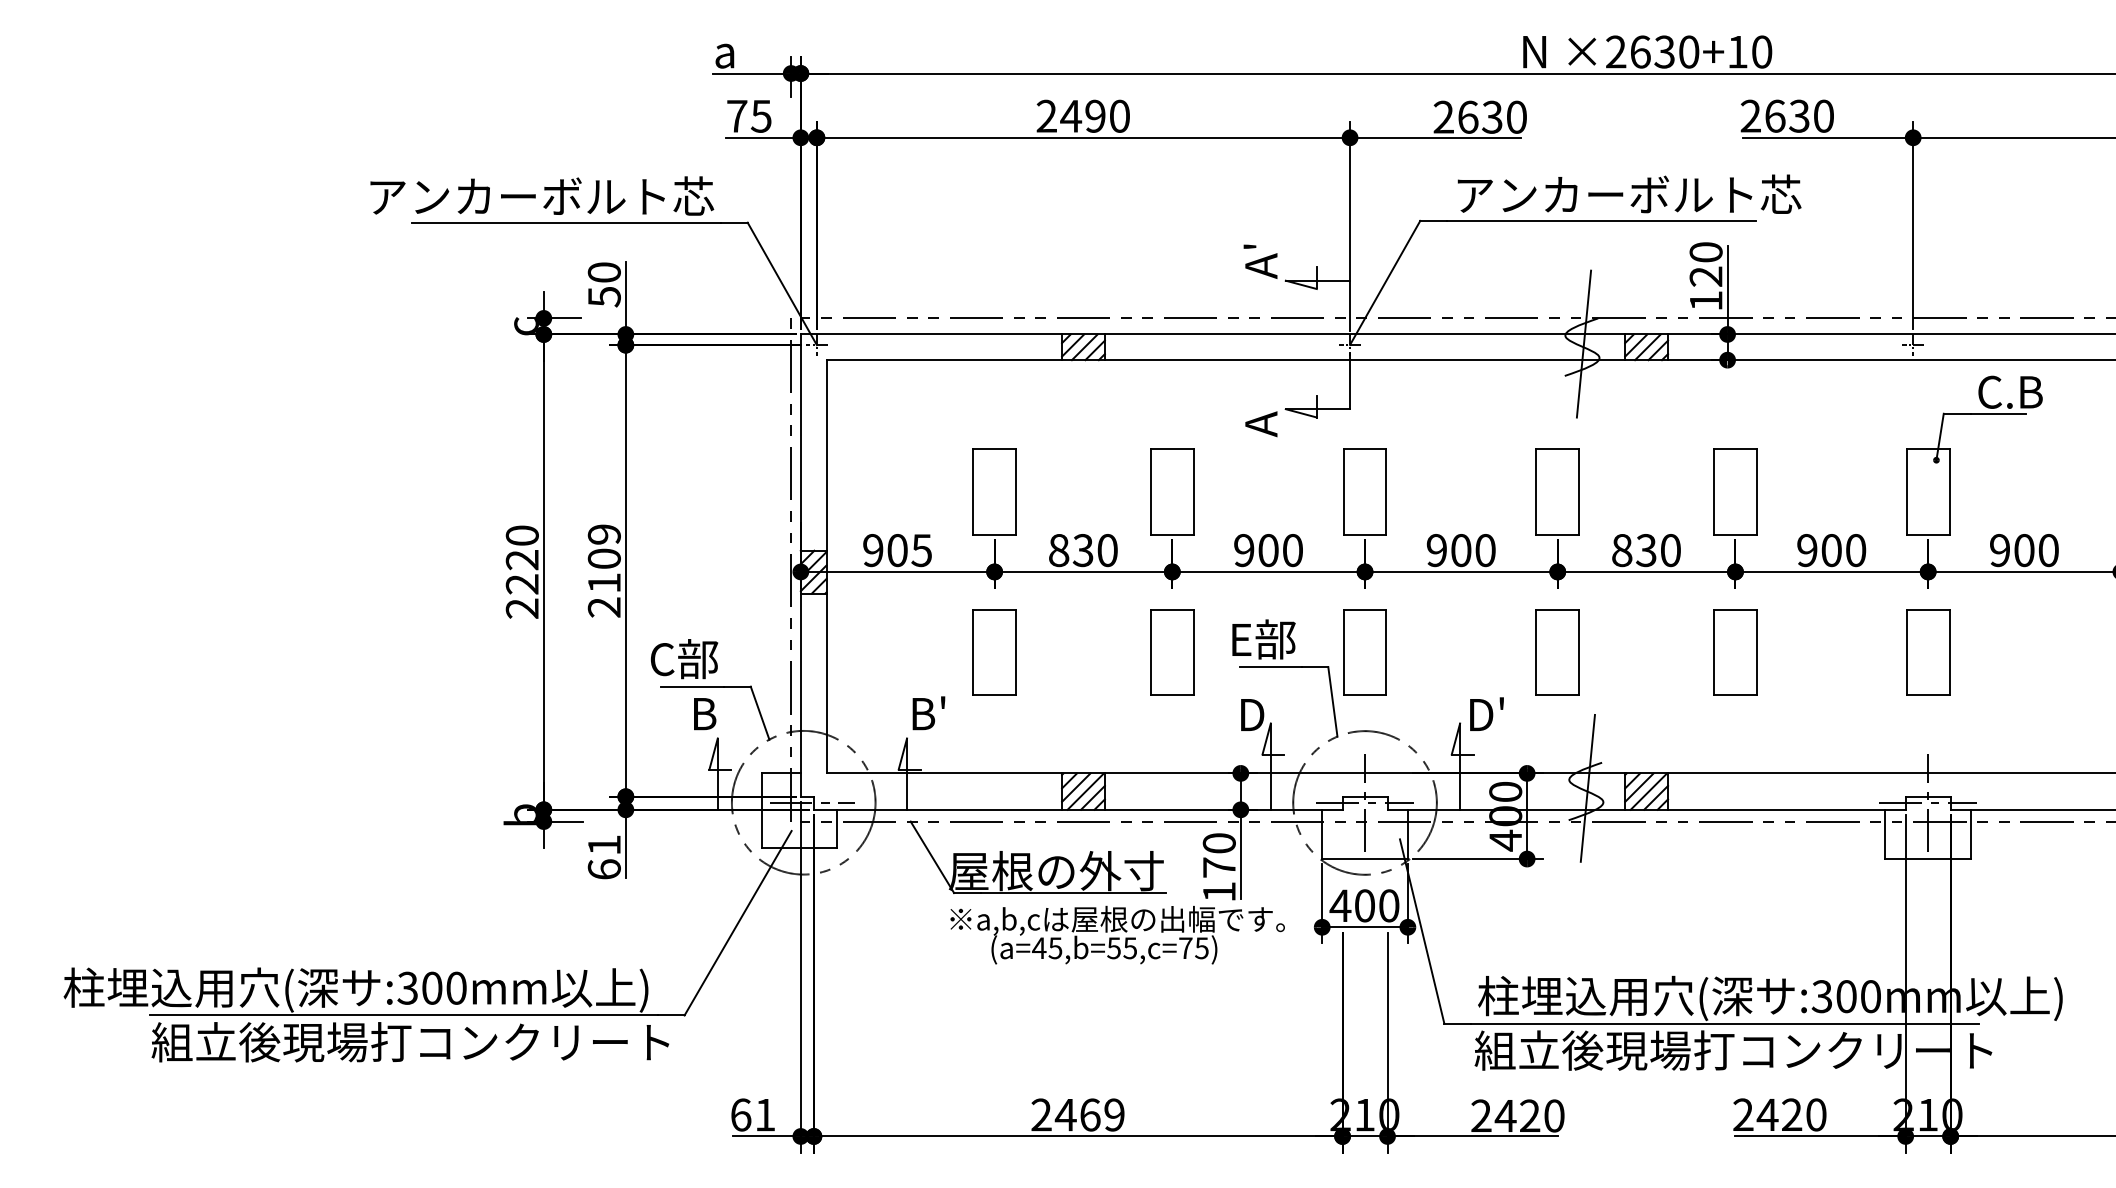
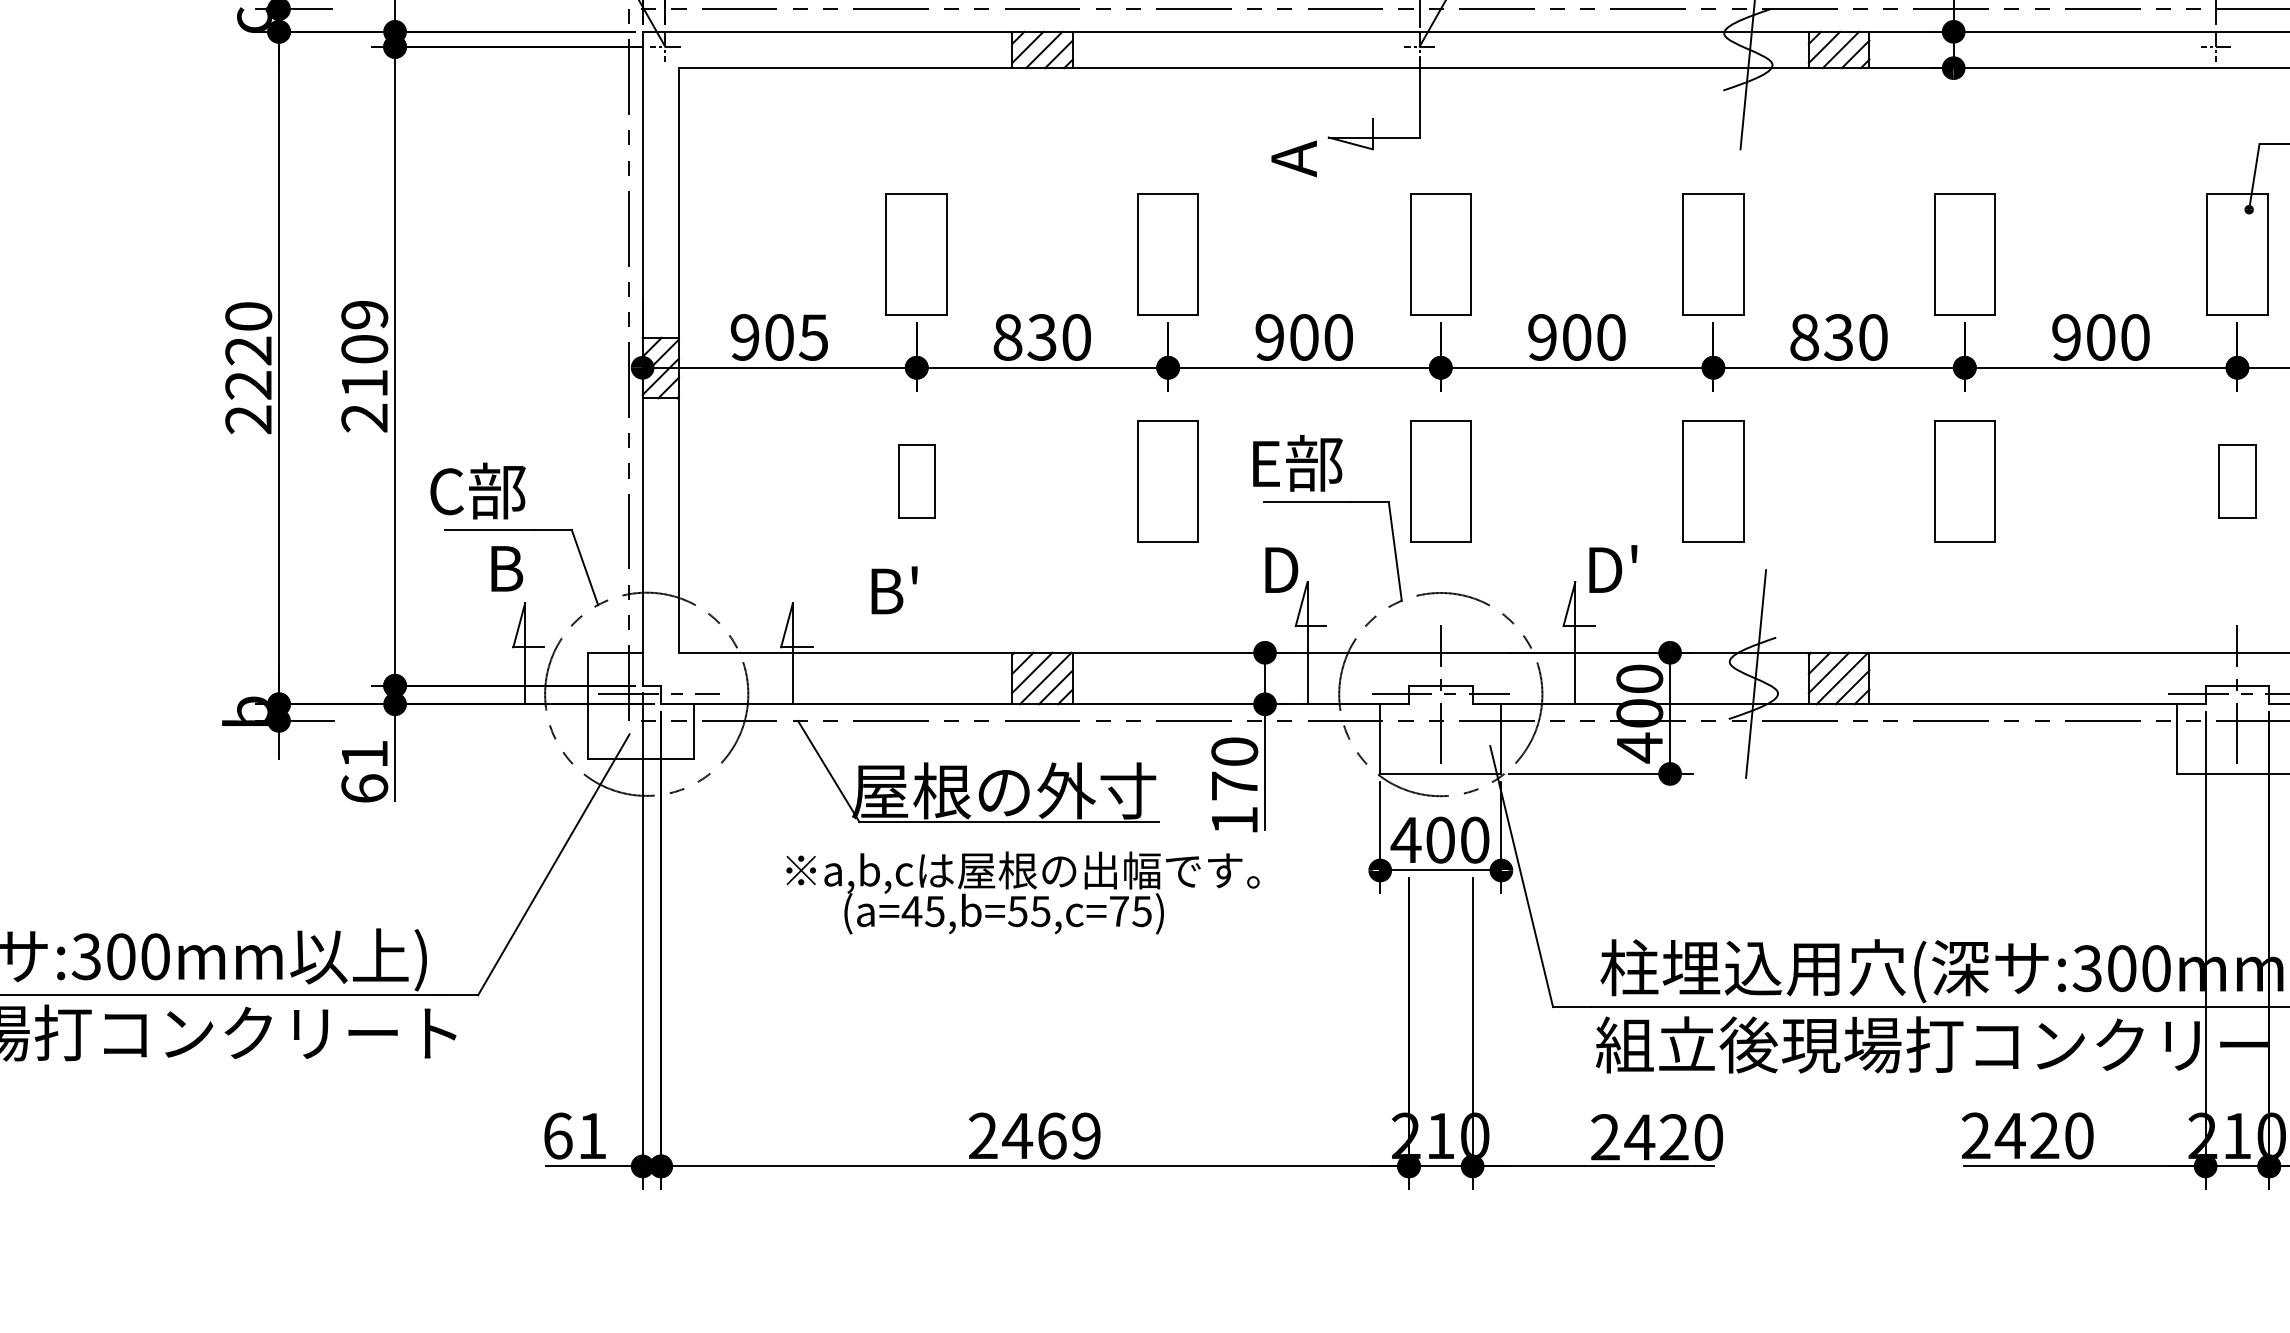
part: (994, 652) -> (916, 481), size x0.6
part: (1928, 652) -> (2237, 481), size x0.6
text: (928, 713) -> (893, 590), moved
text: (1117, 934) -> (1022, 892), moved

